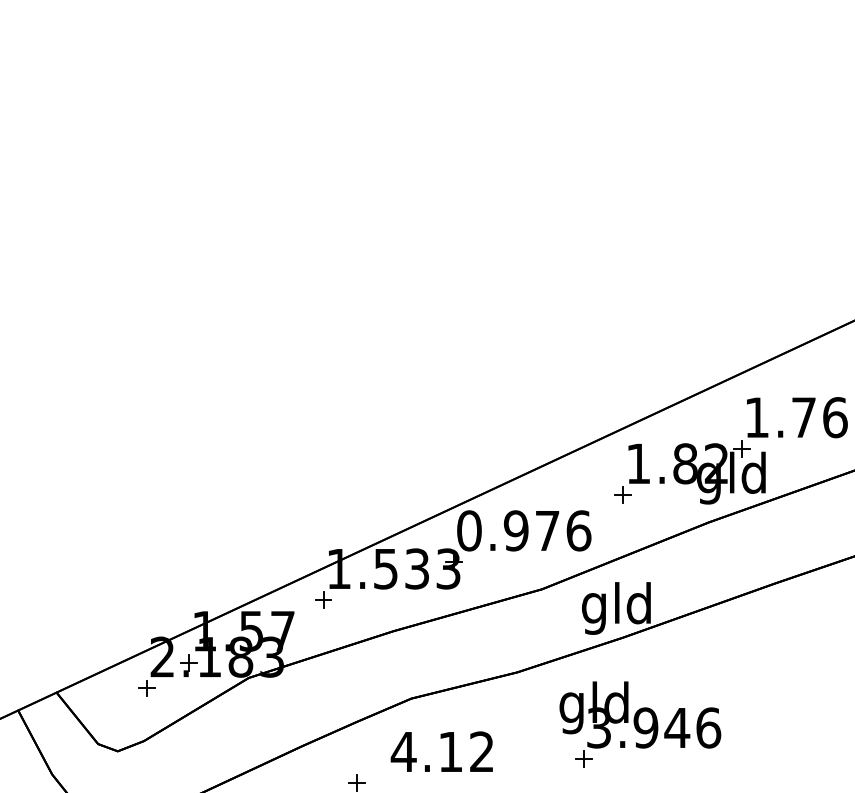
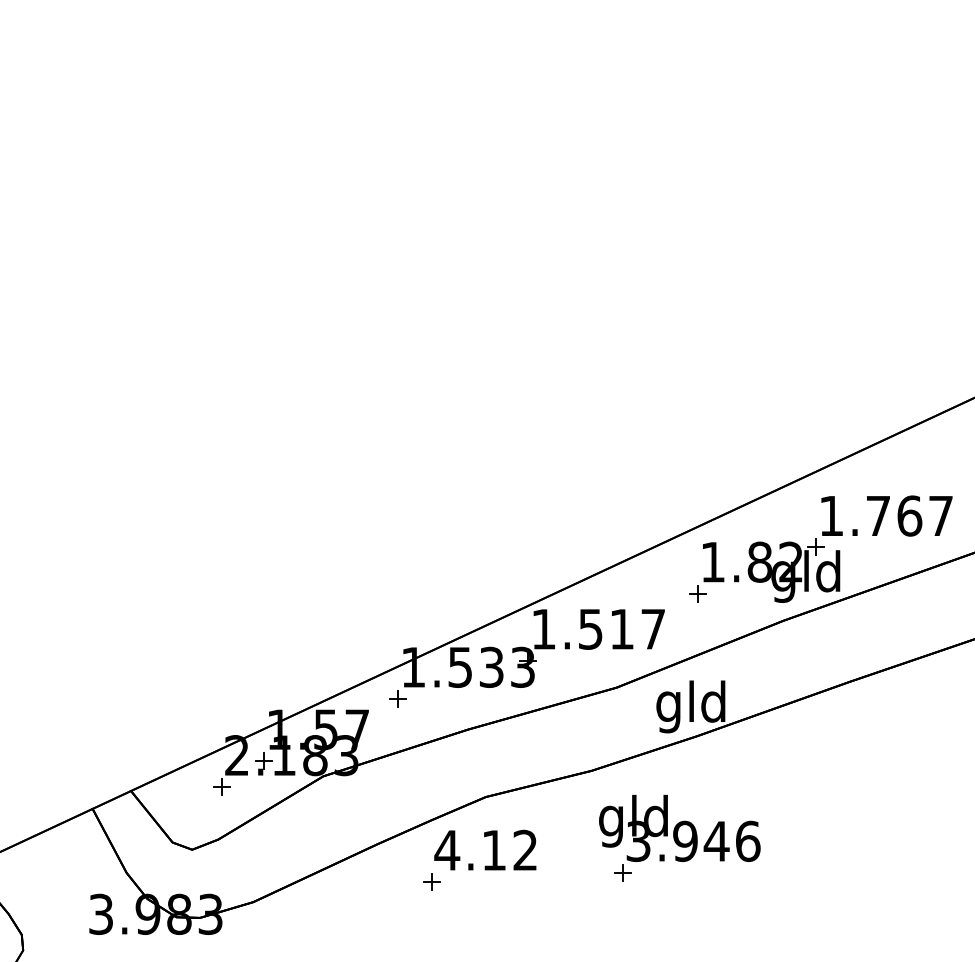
text: (524, 530) -> (598, 628), 0.976 -> 1.517
part: (640, 724) -> (679, 837), moved
text: (442, 751) -> (485, 849), moved

